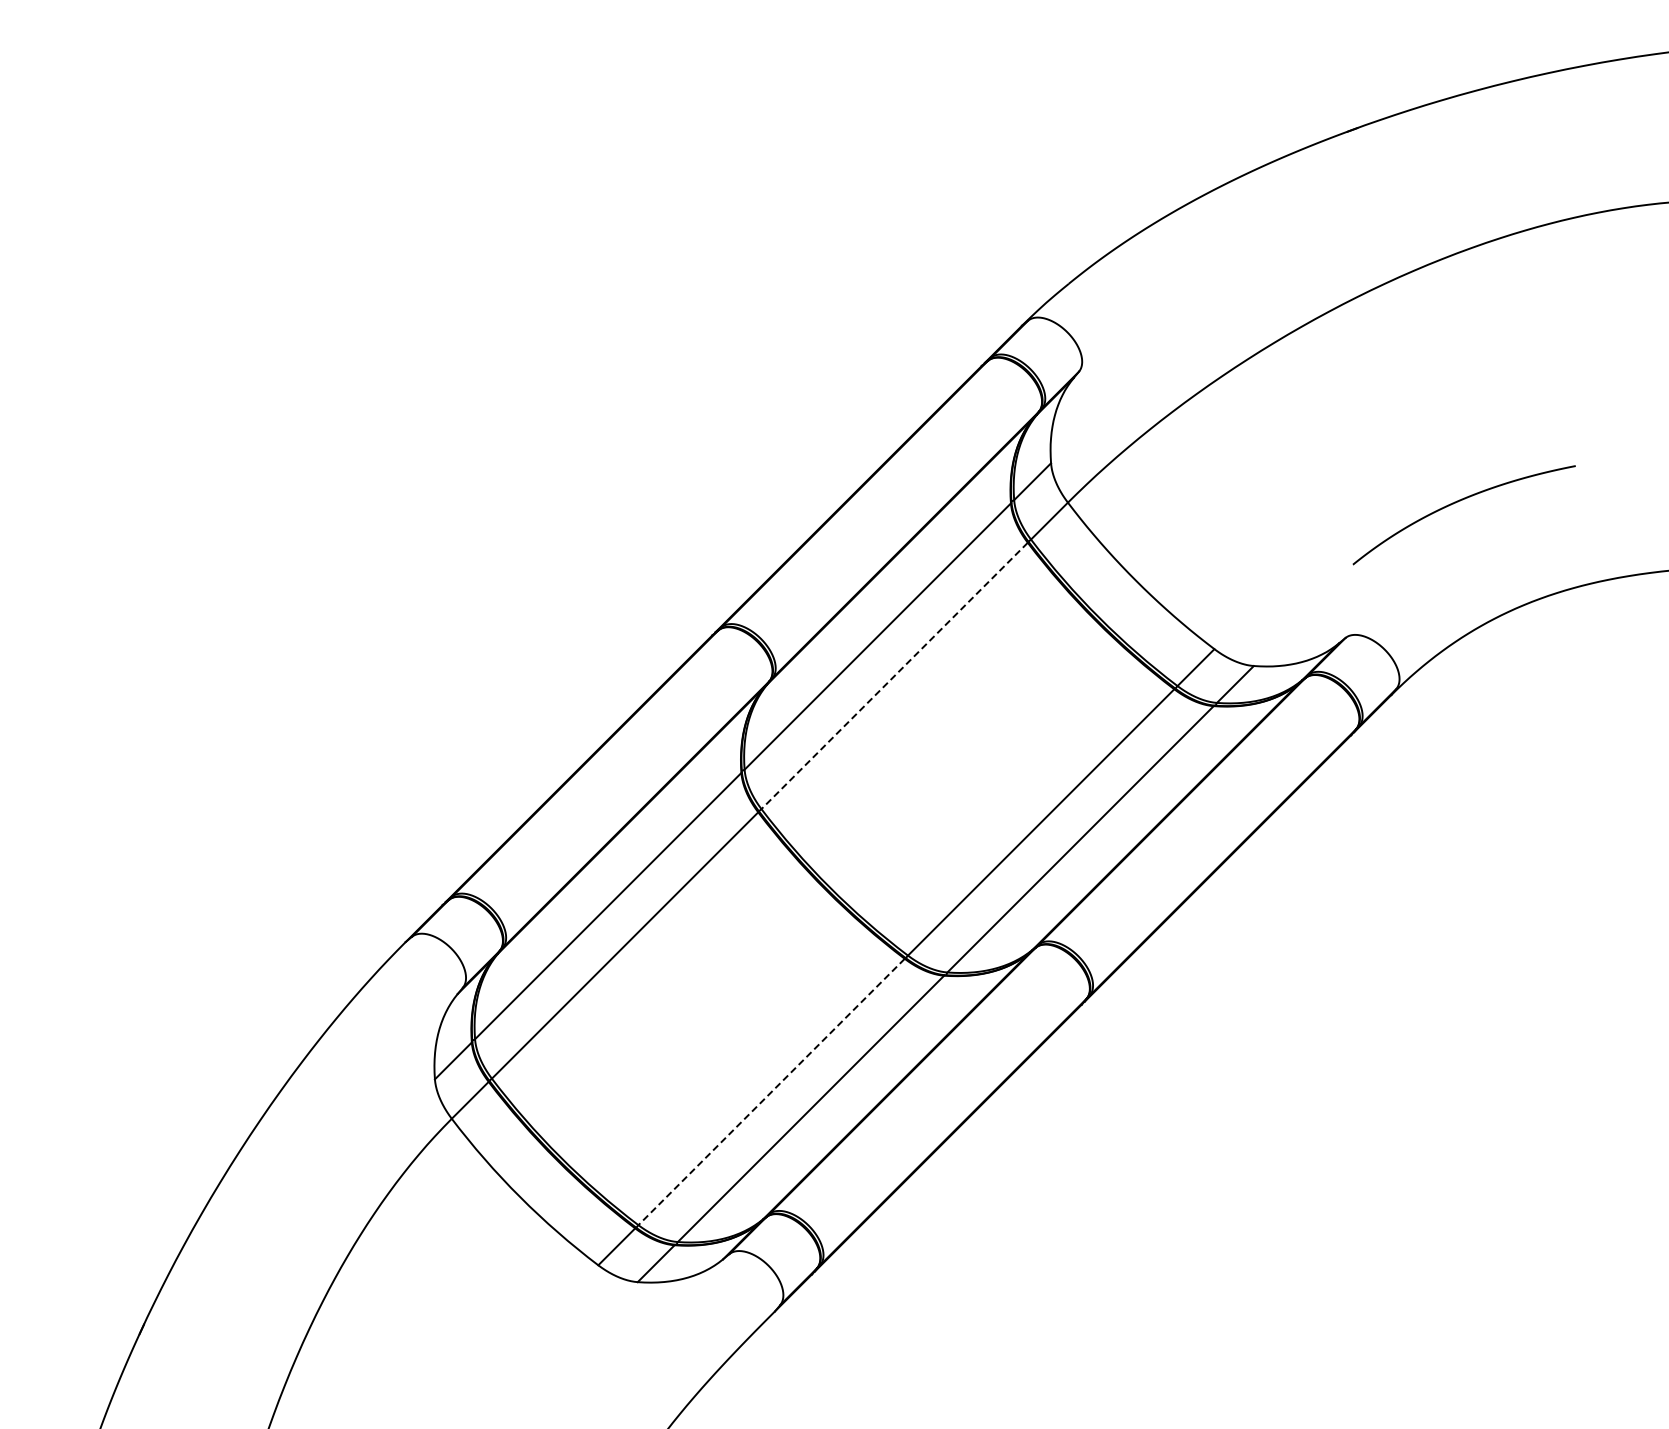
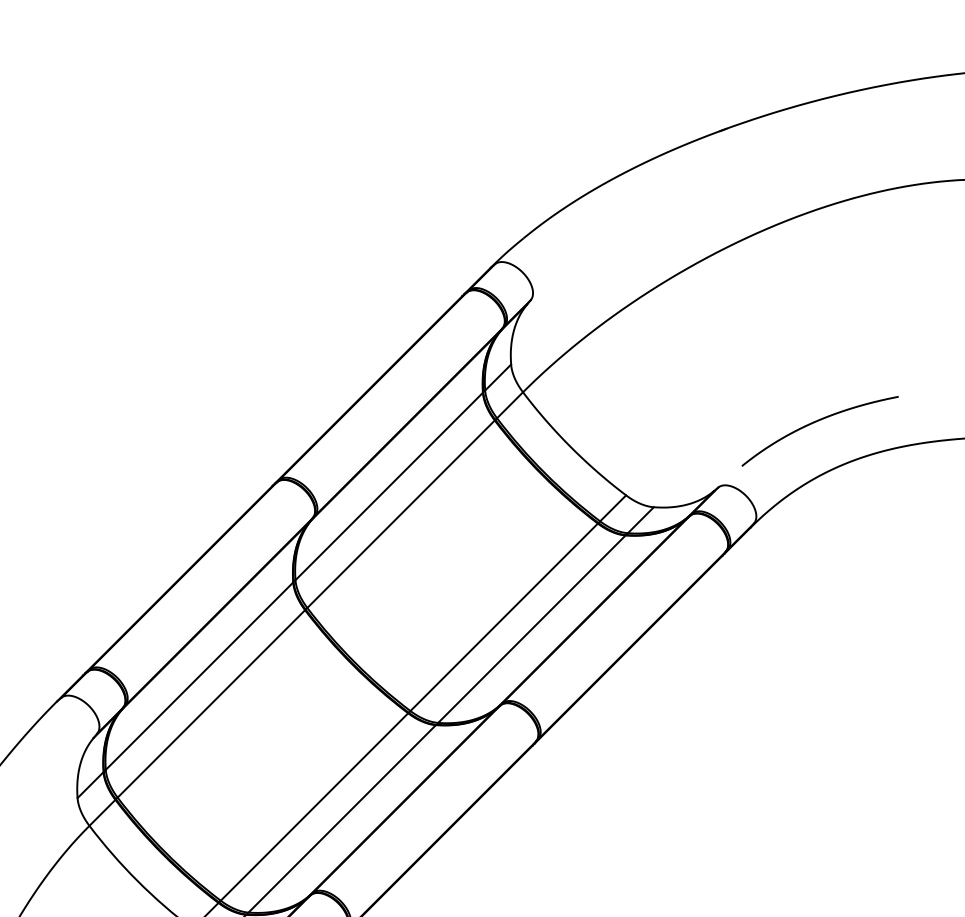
curve: (1458, 502) -> (816, 422), moved
line: (894, 676) -> (400, 514), dashed -> solid
line: (771, 1092) -> (314, 807), dashed -> solid

